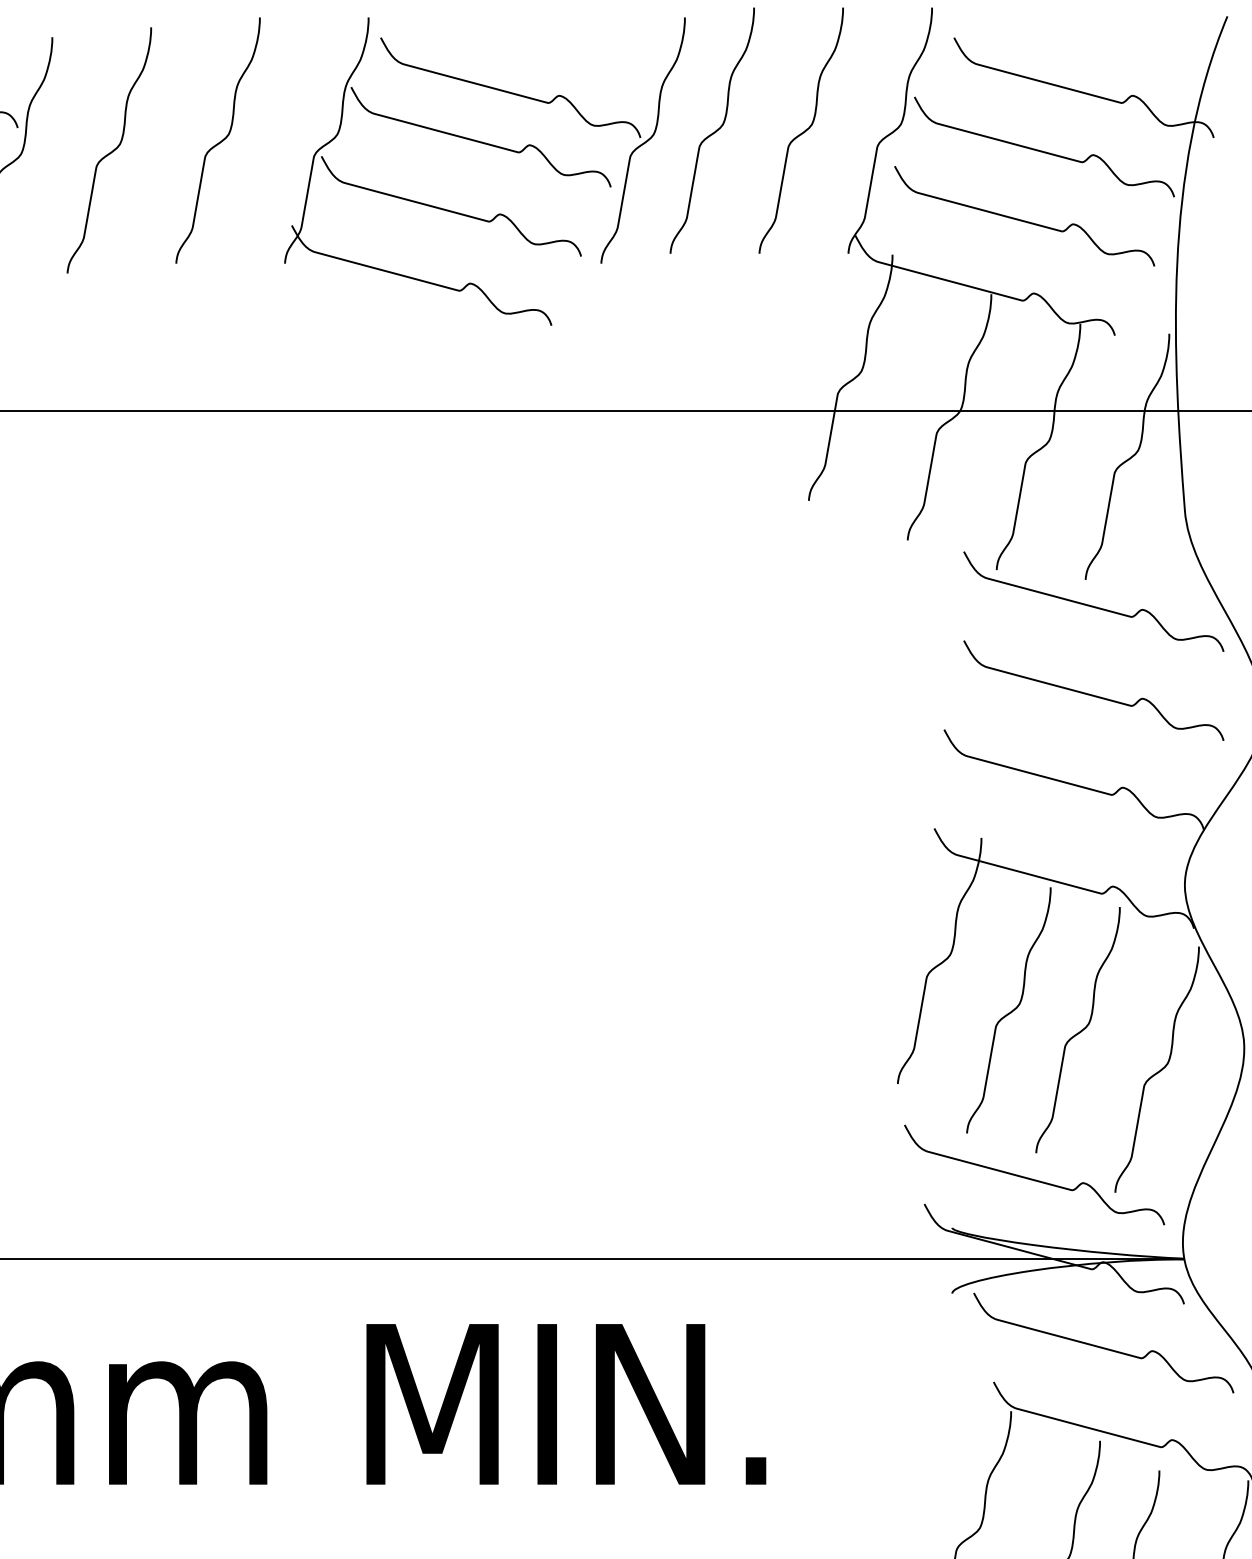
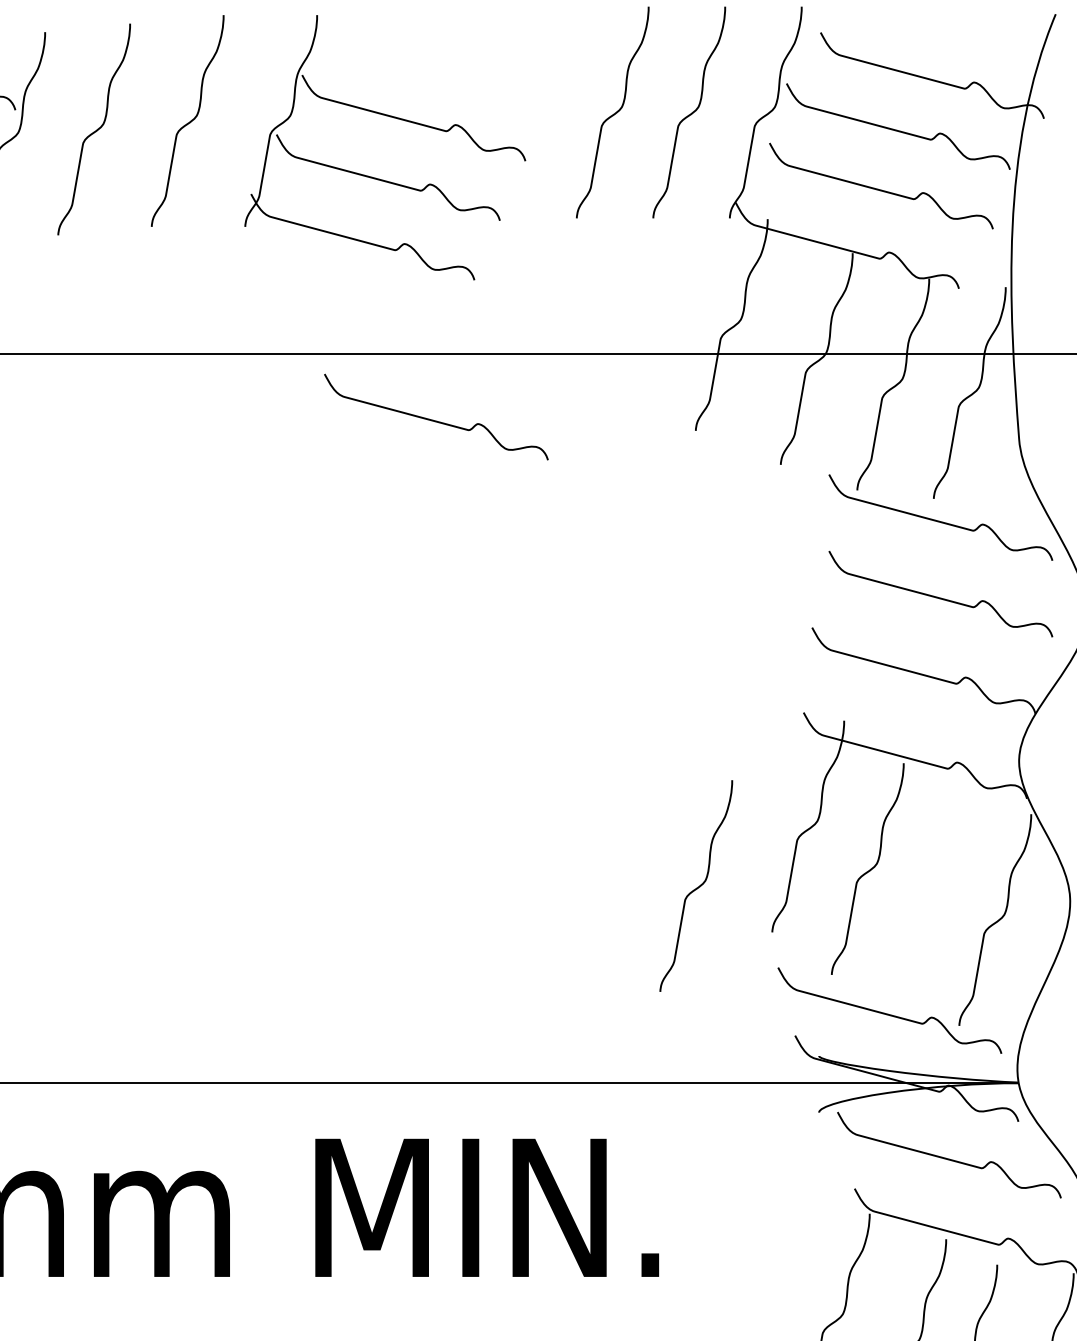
part: (545, 103) -> (469, 89), removed
curve: (507, 488) -> (436, 420), added
curve: (1078, 1031) -> (696, 887), moved

